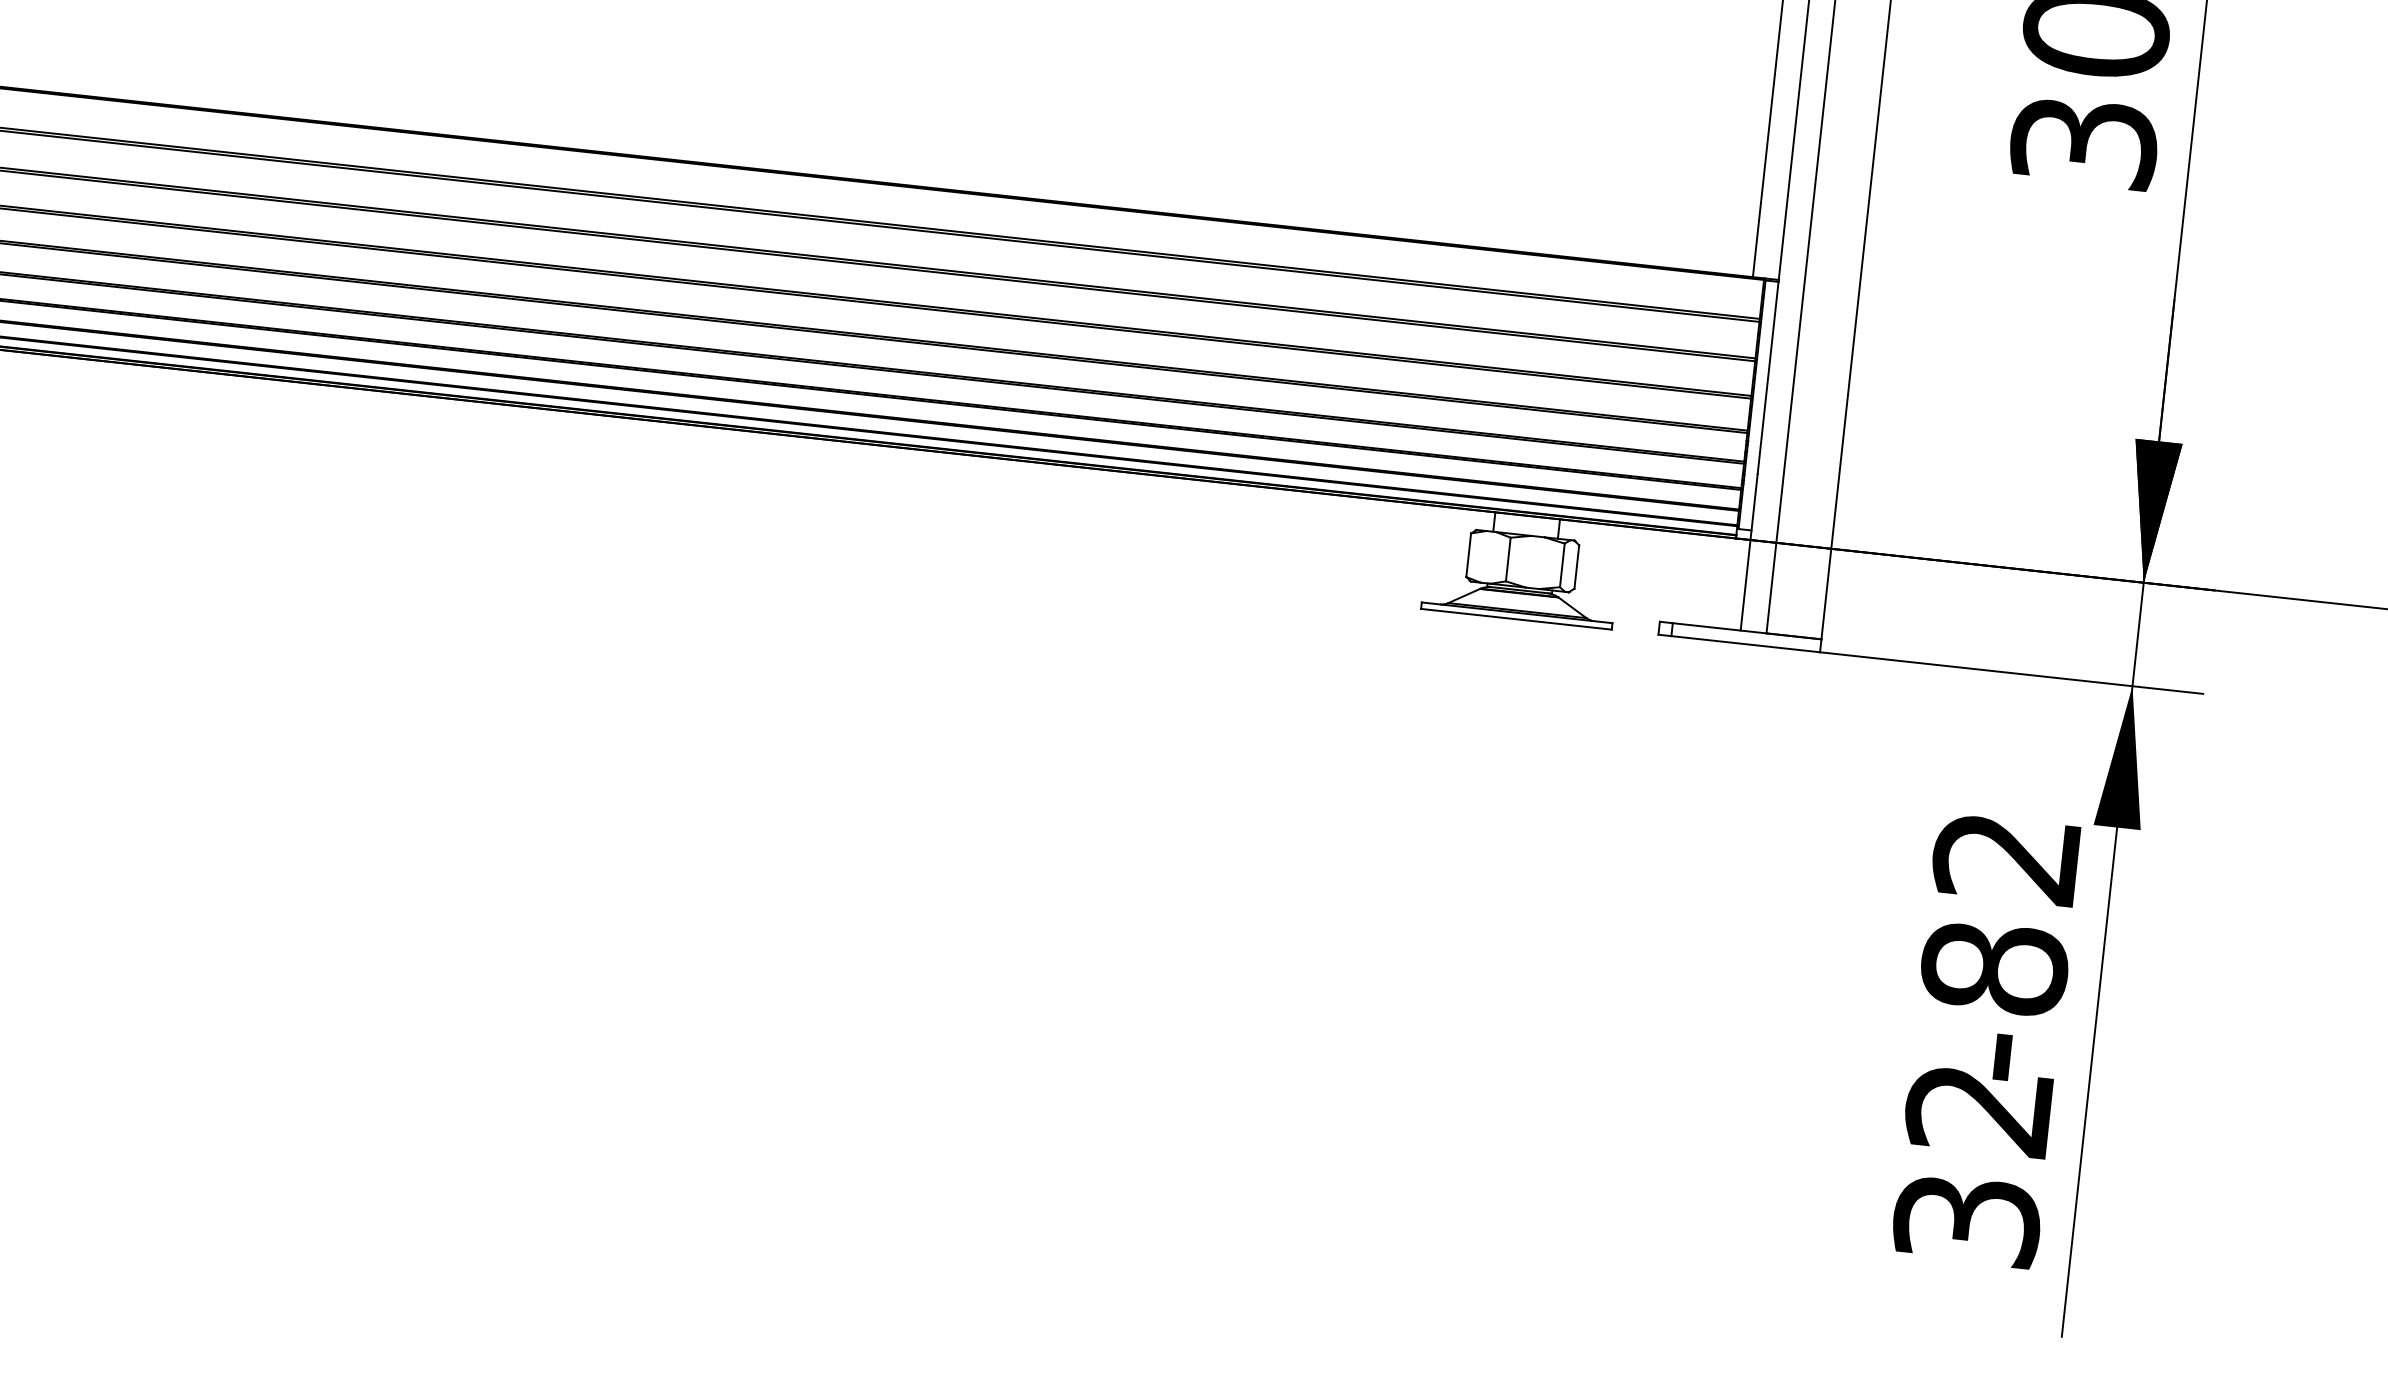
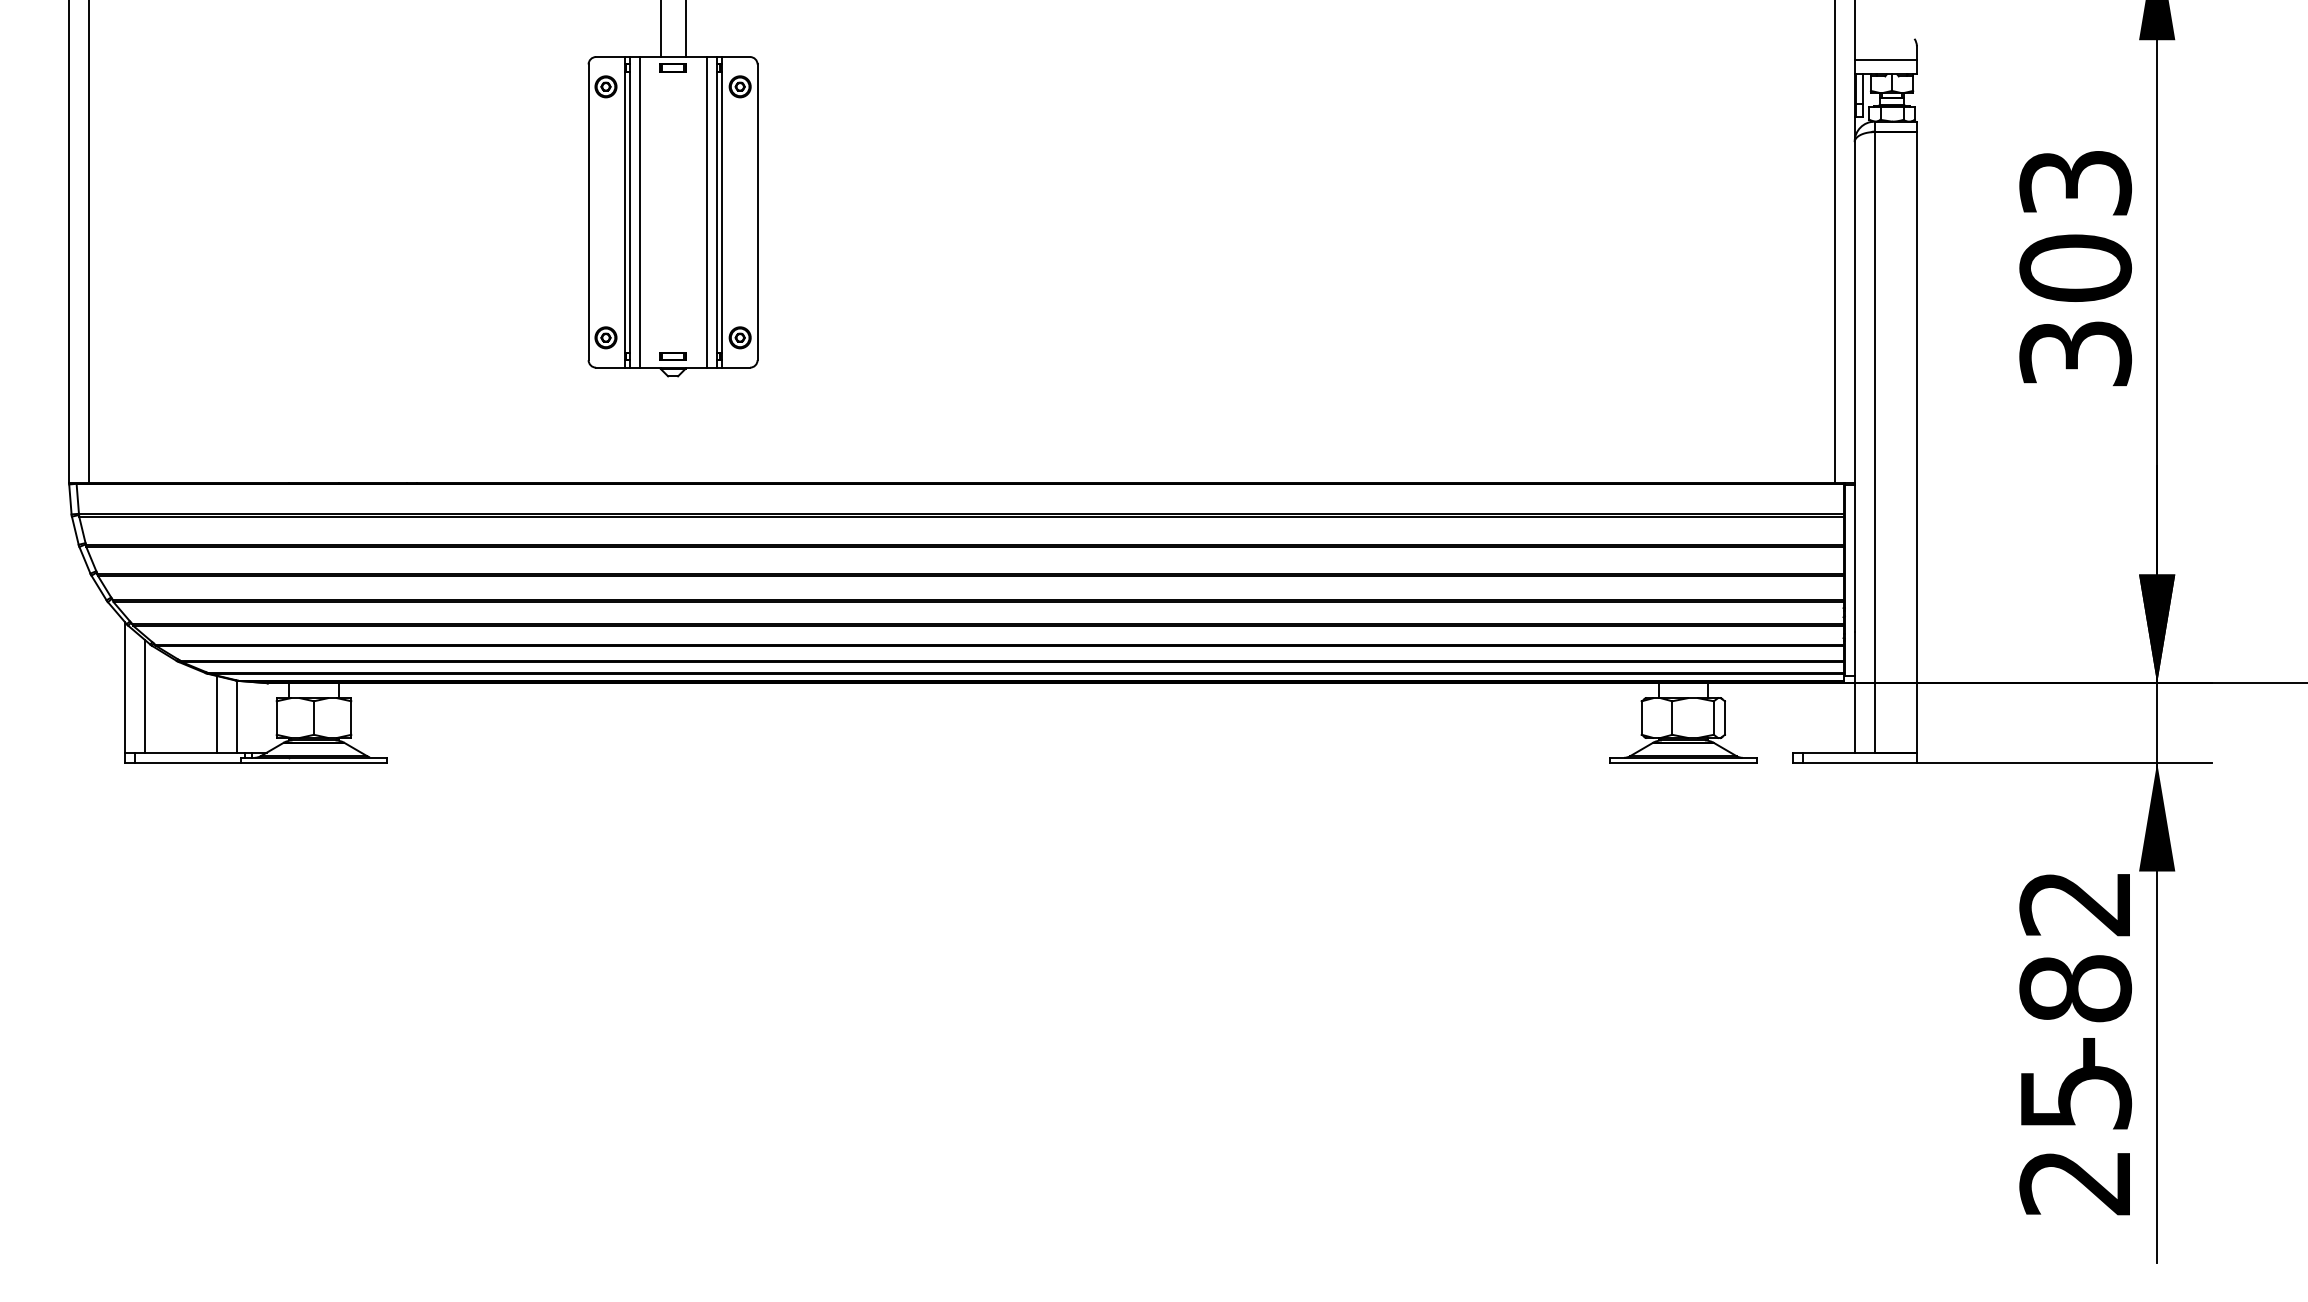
text: (1972, 1165) -> (2075, 1140), 32 -> 25

